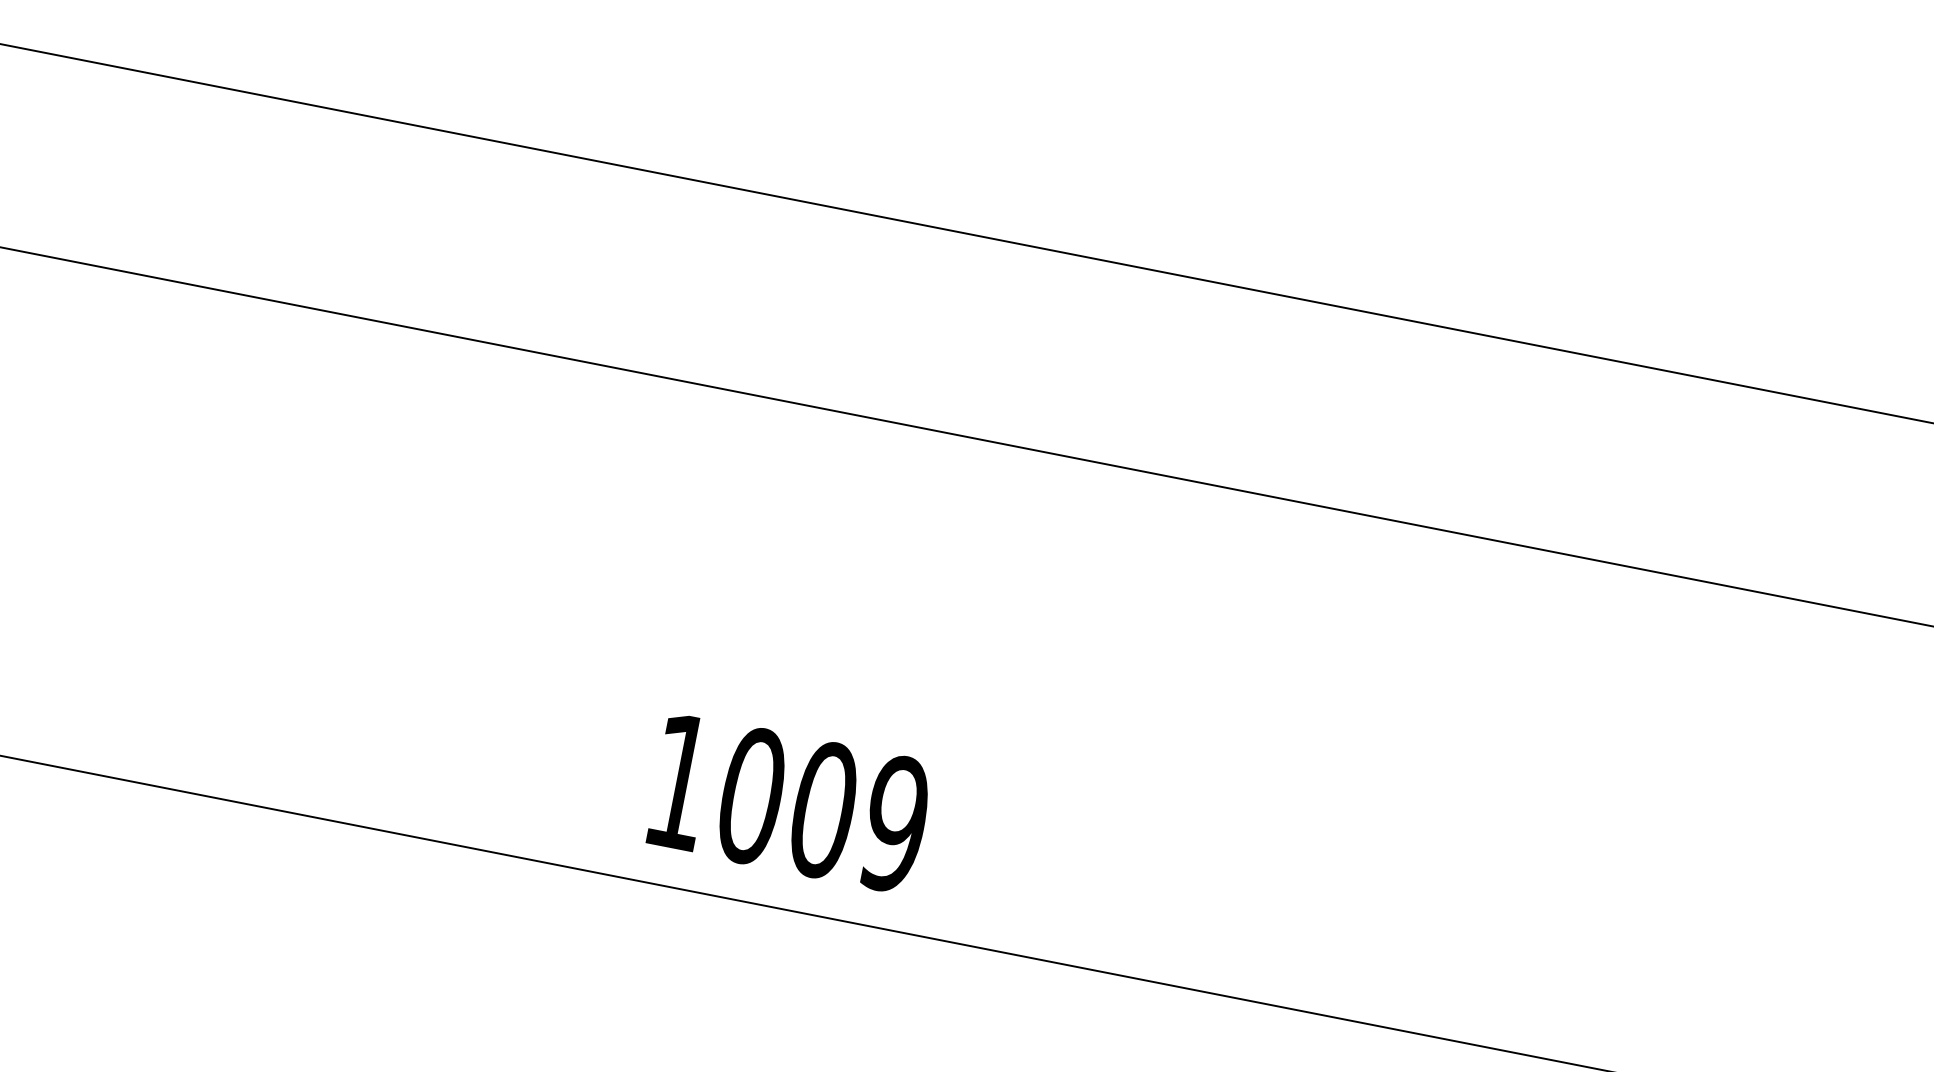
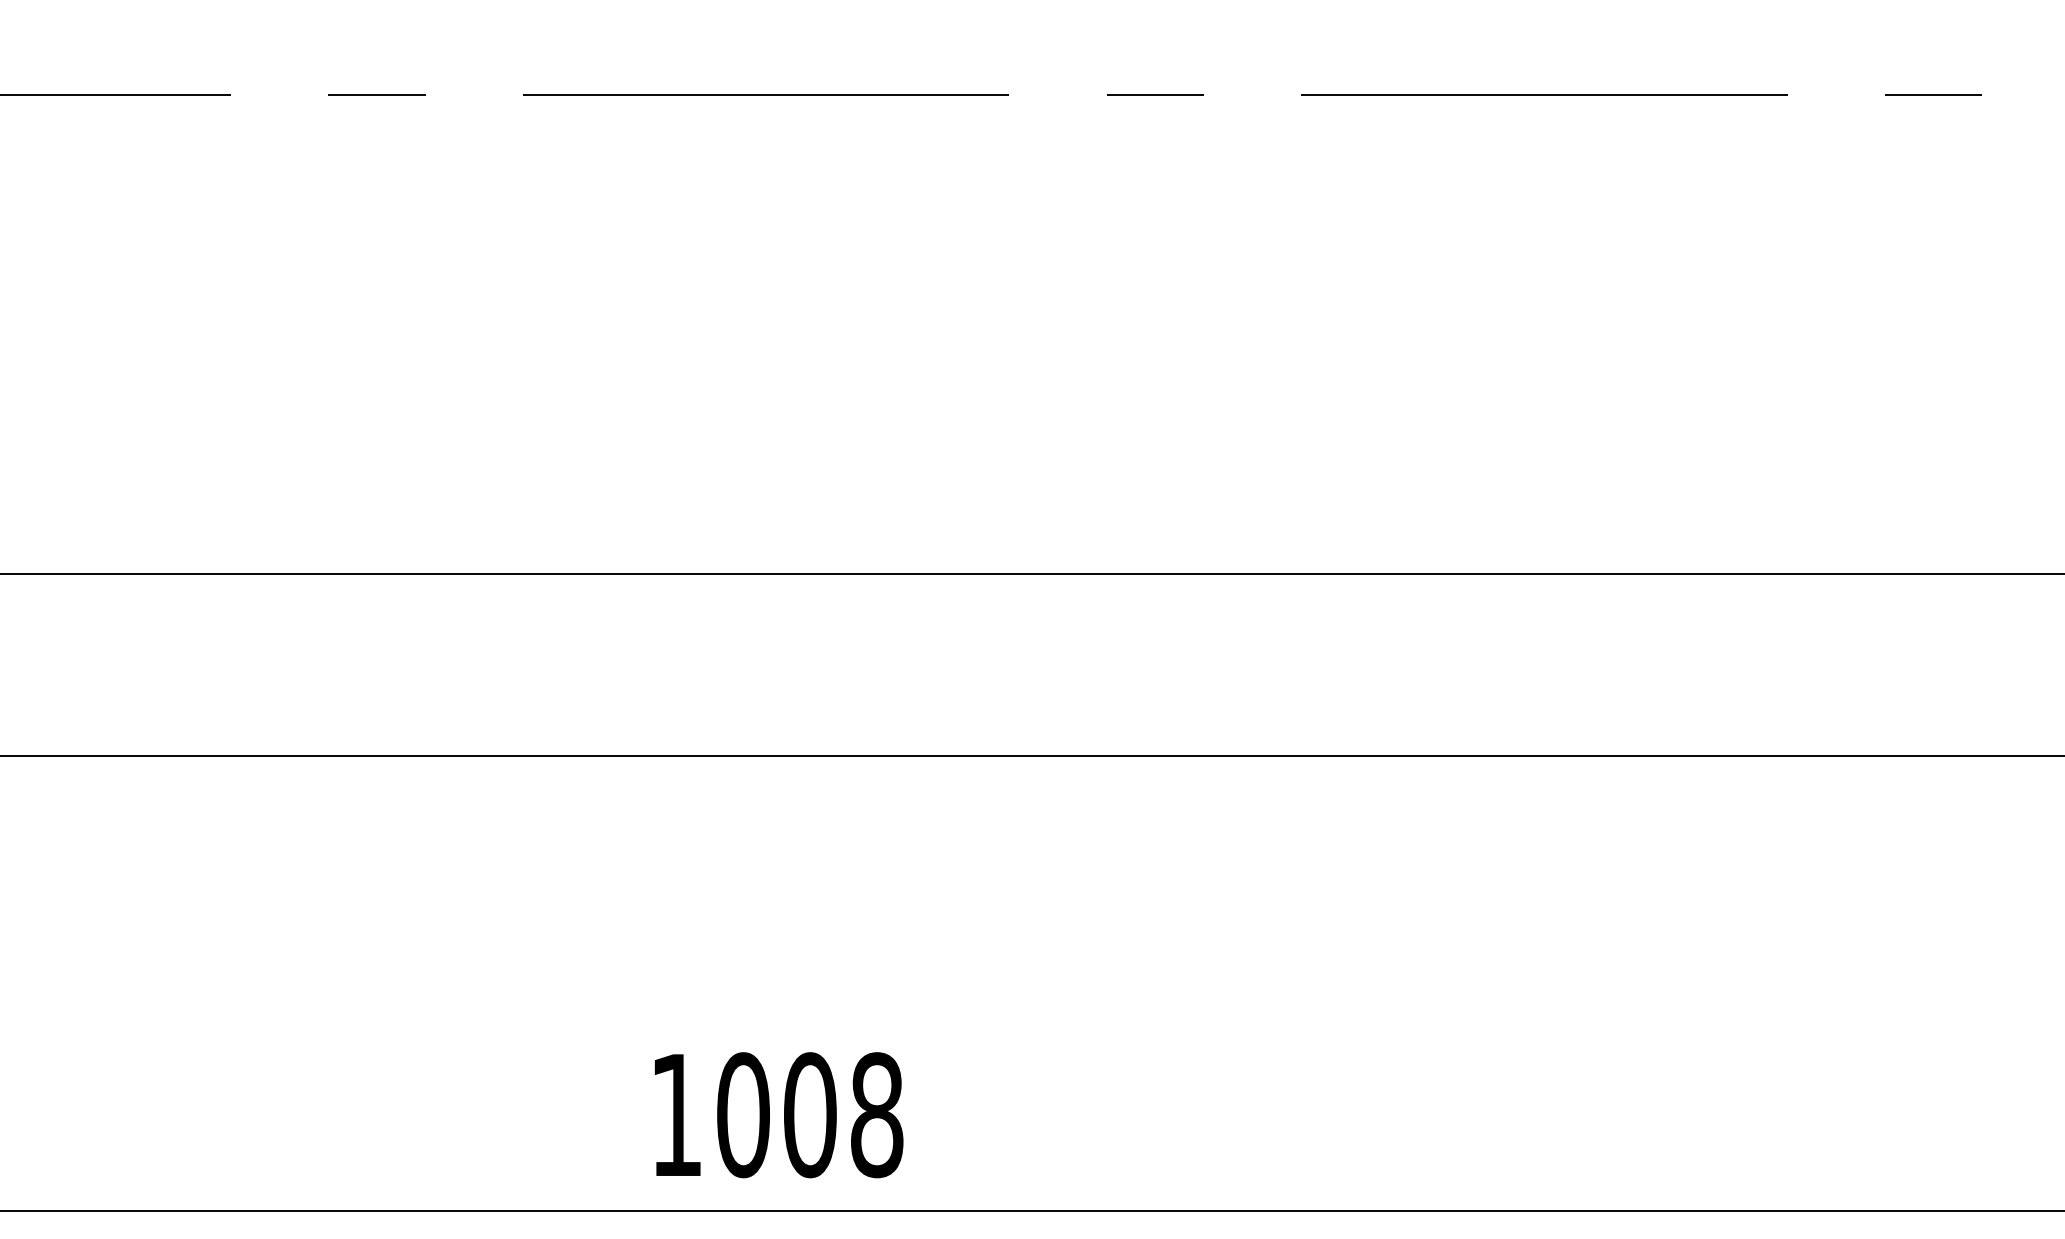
text: (894, 824) -> (876, 1115), 1009 -> 1008

